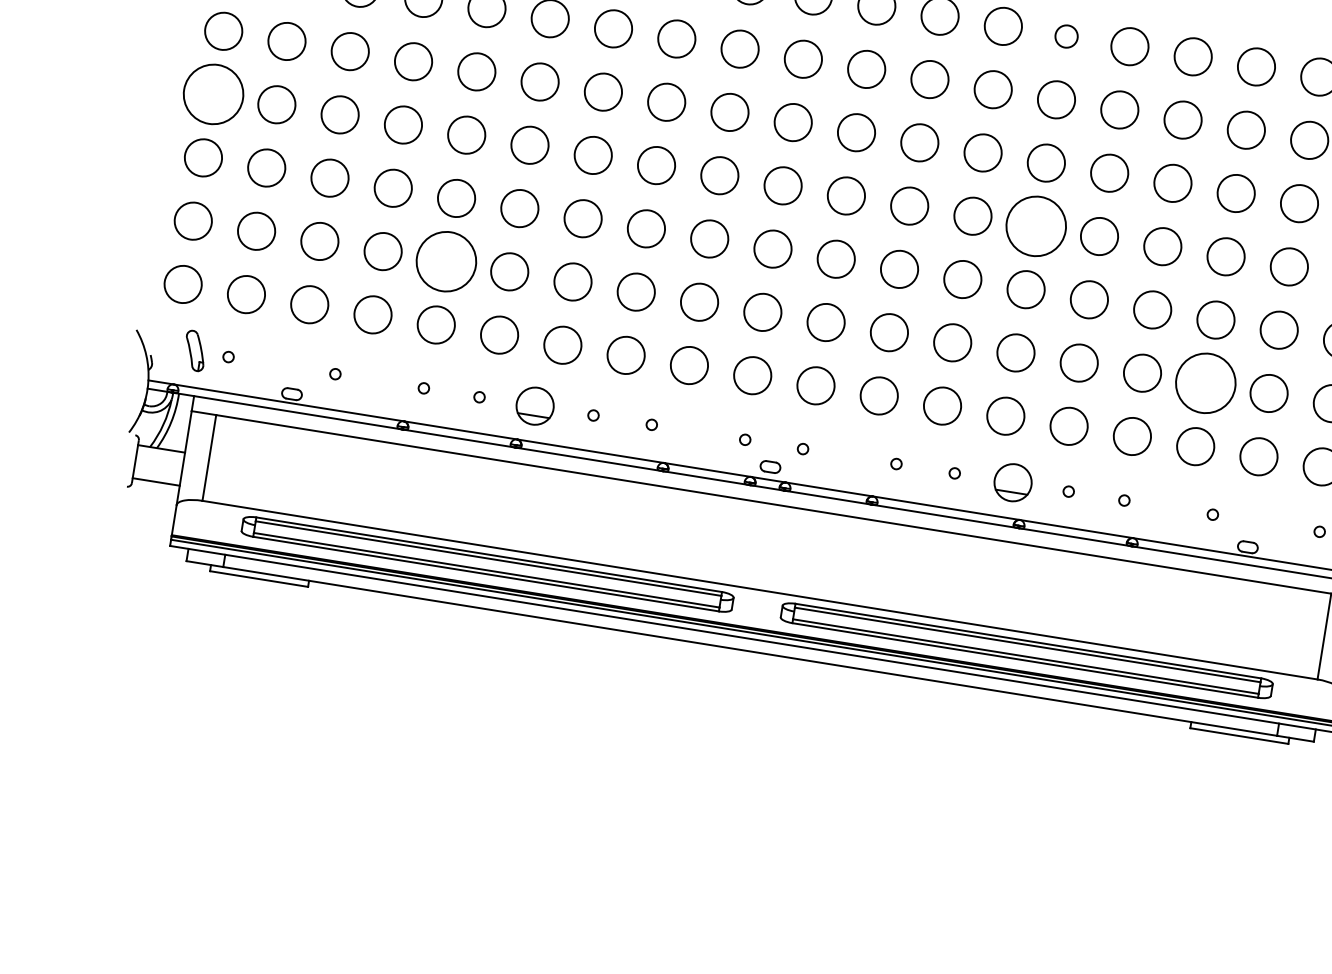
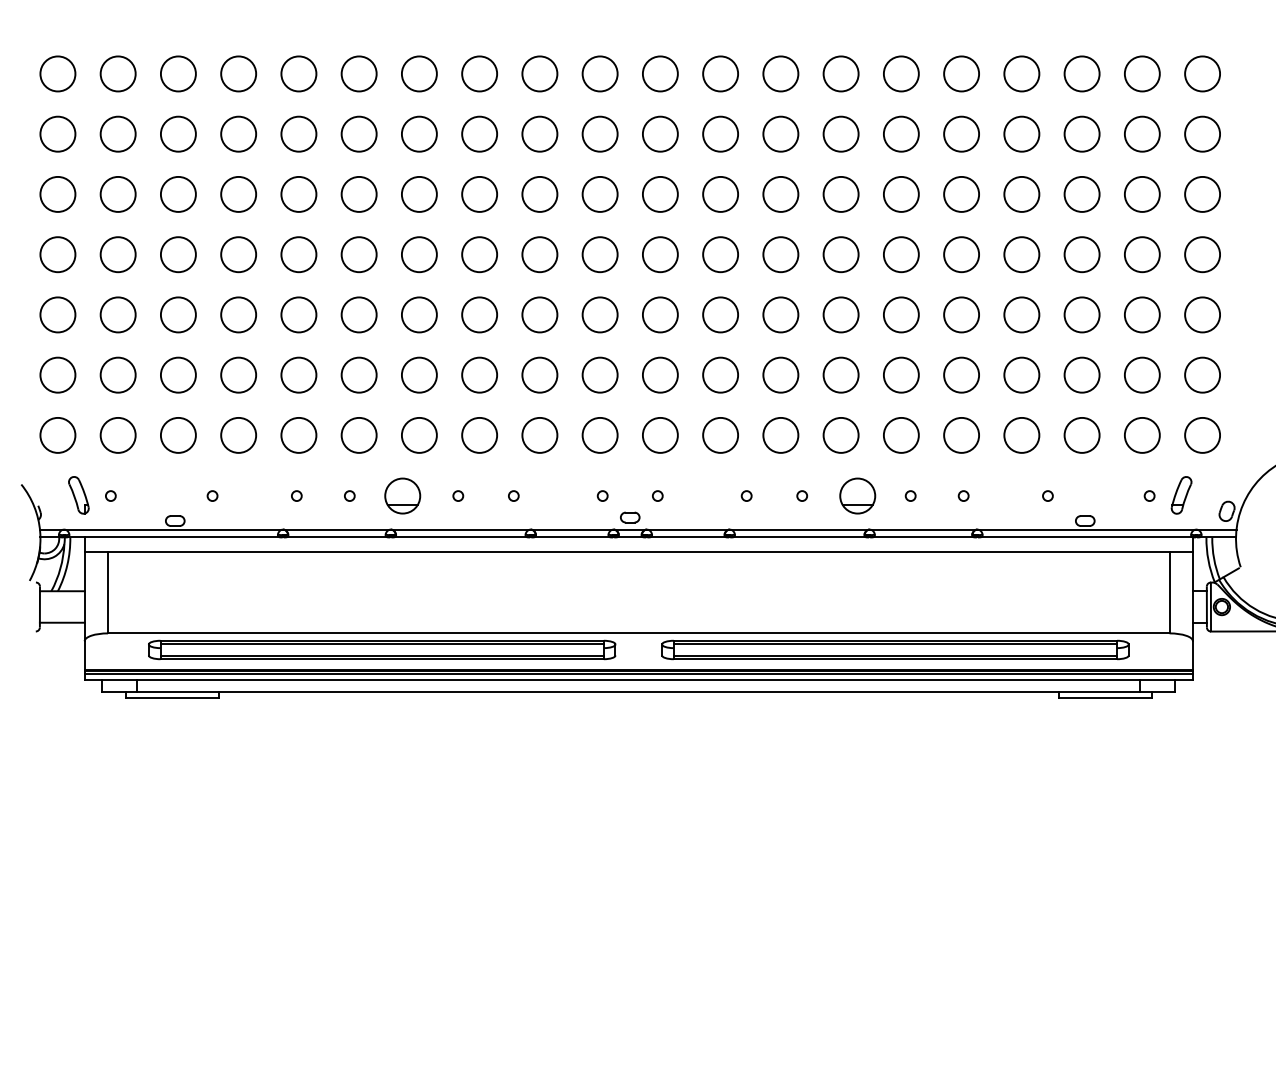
circle: (1066, 35) -> (840, 73), size x1.67
circle: (213, 94) -> (57, 254), size x0.62
circle: (1035, 226) -> (840, 254), size x0.62
circle: (446, 260) -> (298, 374), size x0.62
circle: (1205, 382) -> (1021, 374), size x0.62

